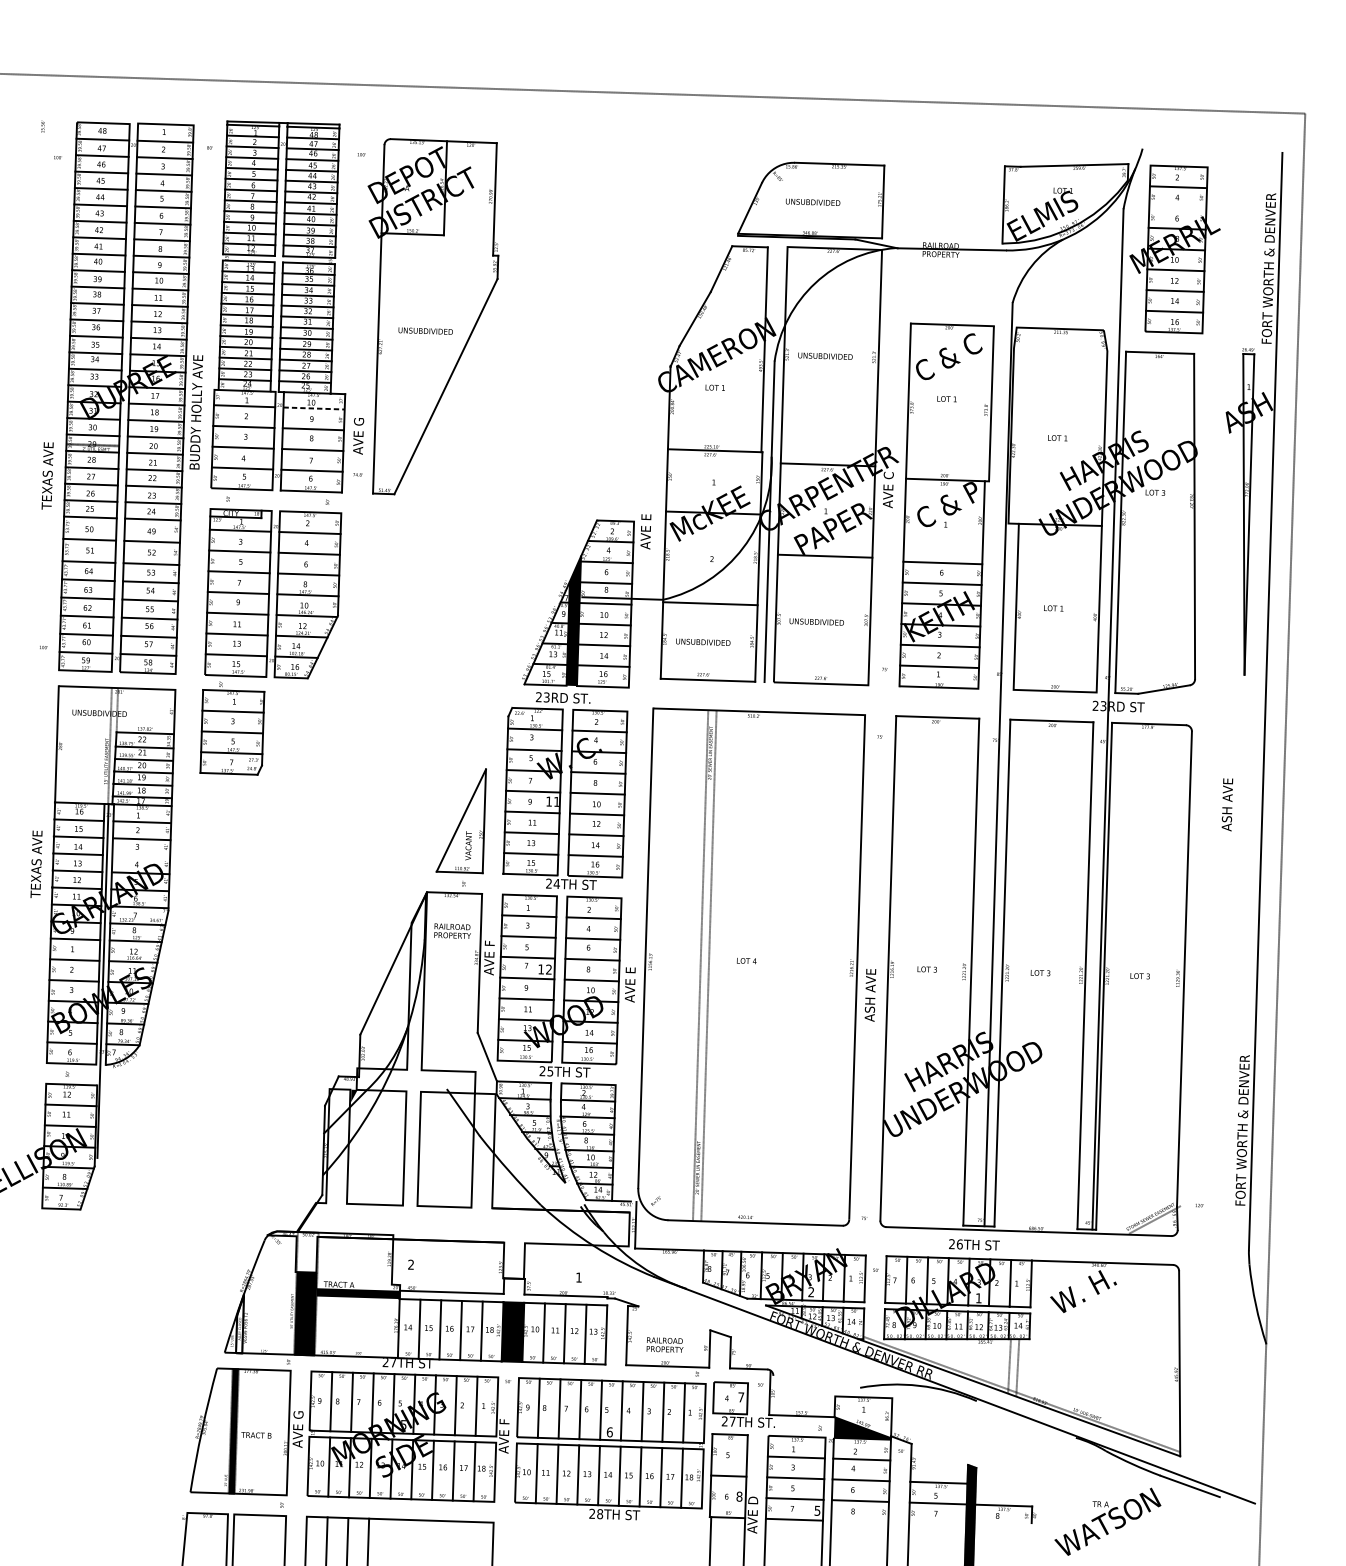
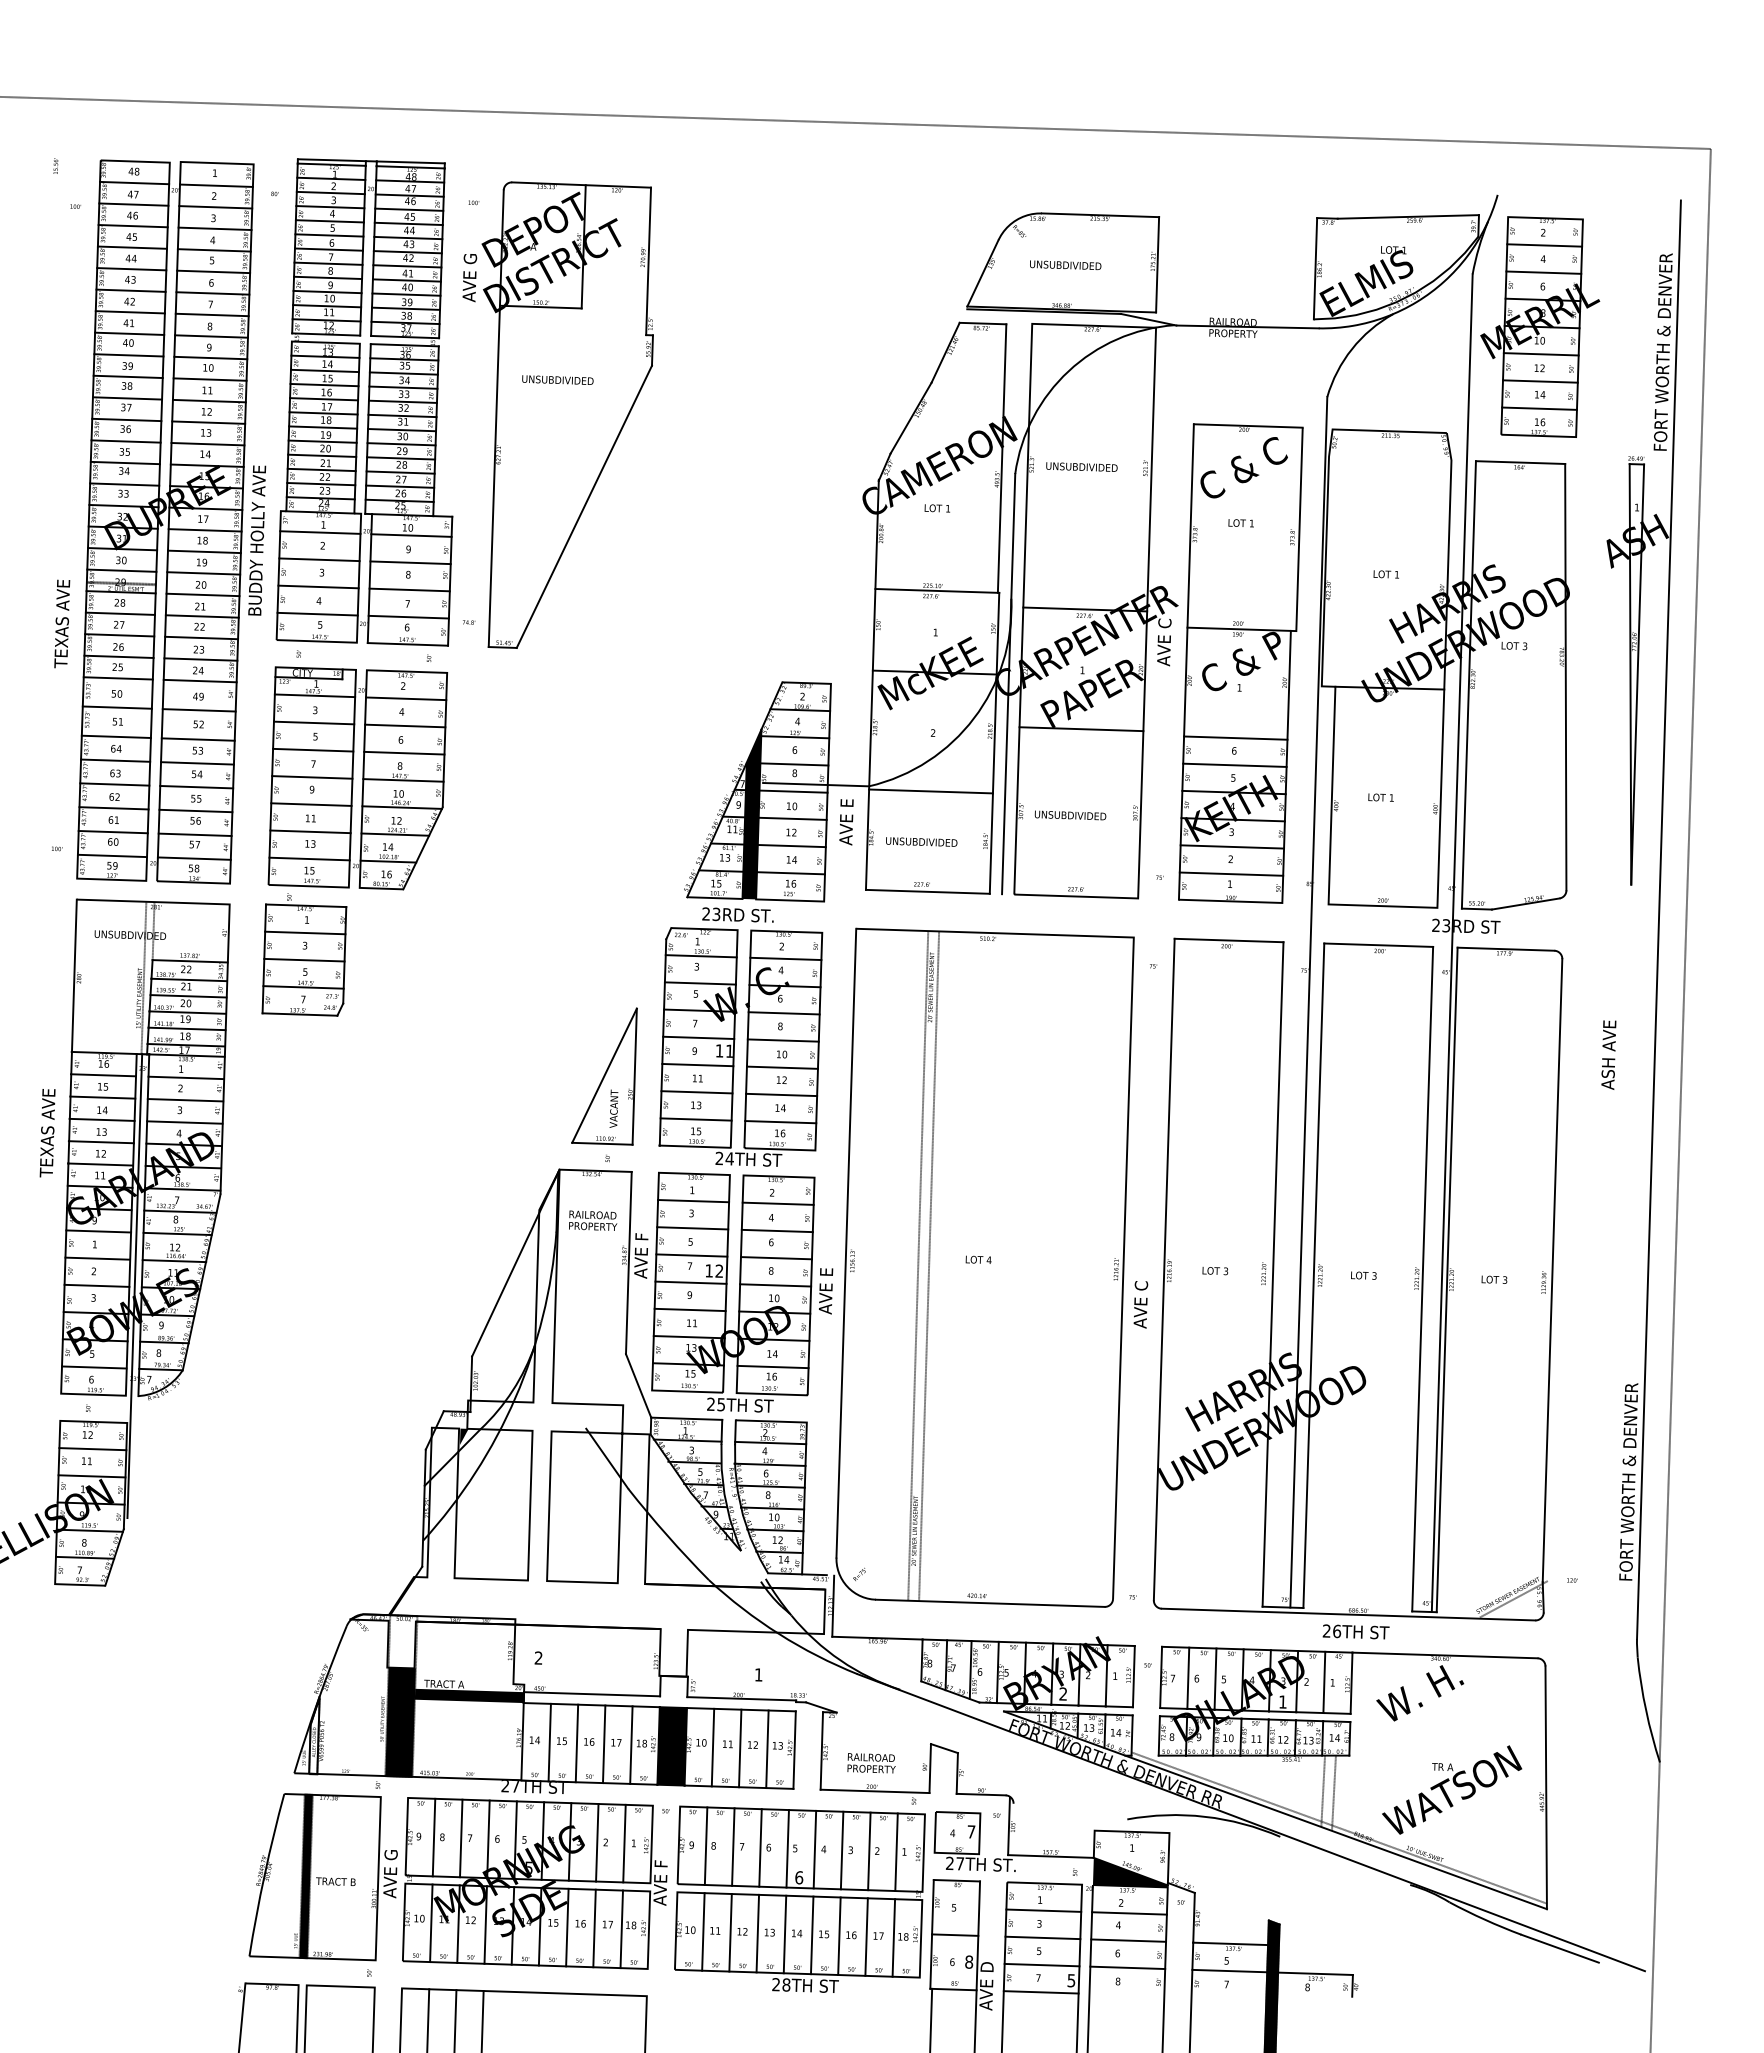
line: (1177, 207) -> (1543, 272), added
text: (425, 330) -> (557, 379), moved
line: (314, 408) -> (412, 535), dashed -> solid
text: (358, 436) -> (469, 278), moved
text: (645, 532) -> (846, 822), moved
line: (140, 856) -> (184, 1122), added
text: (870, 995) -> (1140, 1304), ASH AVE -> AVE C
text: (973, 1244) -> (1355, 1631), moved
text: (1108, 1521) -> (1452, 1789), moved

